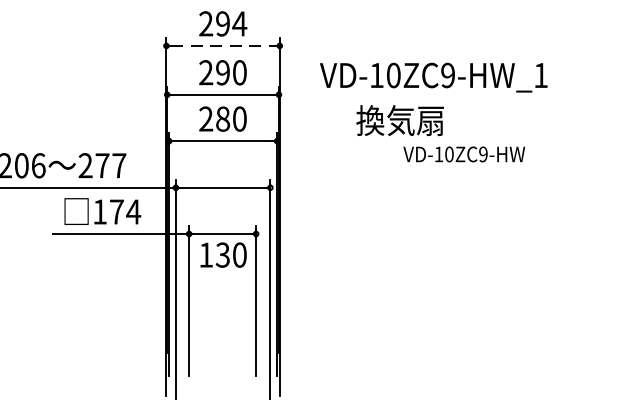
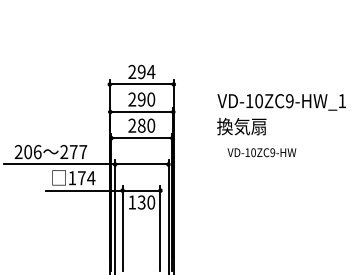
line: (224, 46) -> (142, 84), dashed -> solid
text: (433, 77) -> (281, 102), moved
text: (463, 154) -> (261, 152), moved

